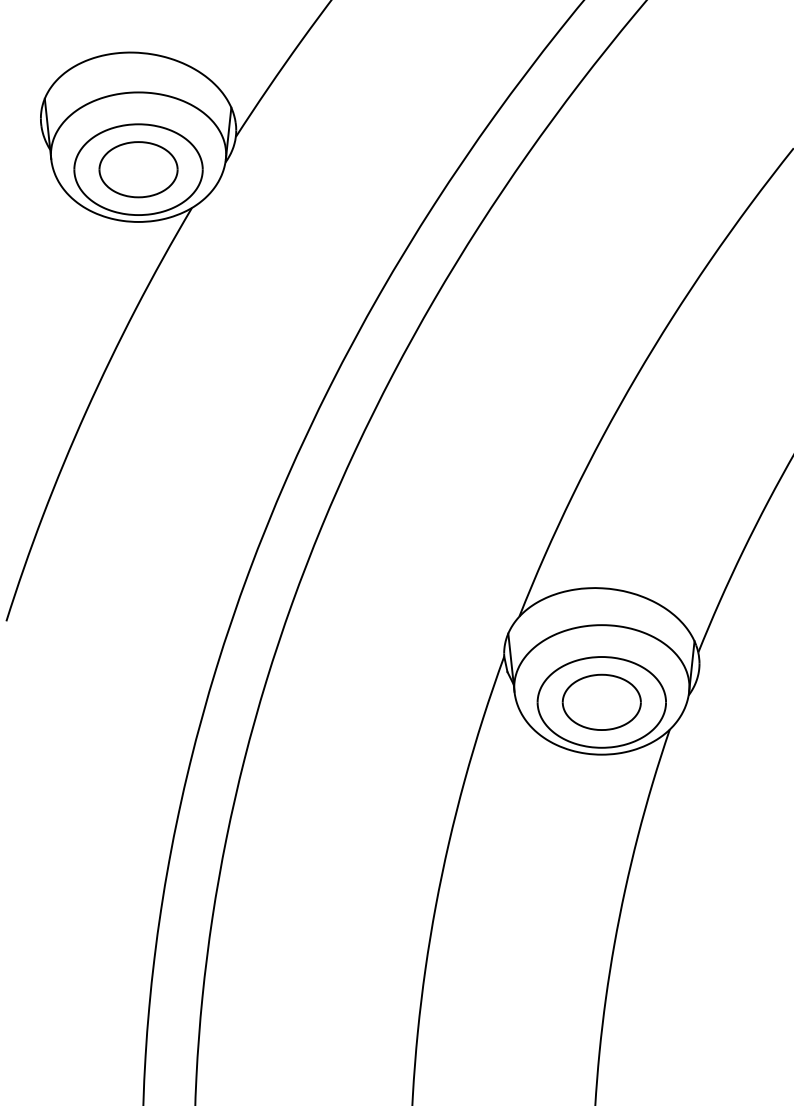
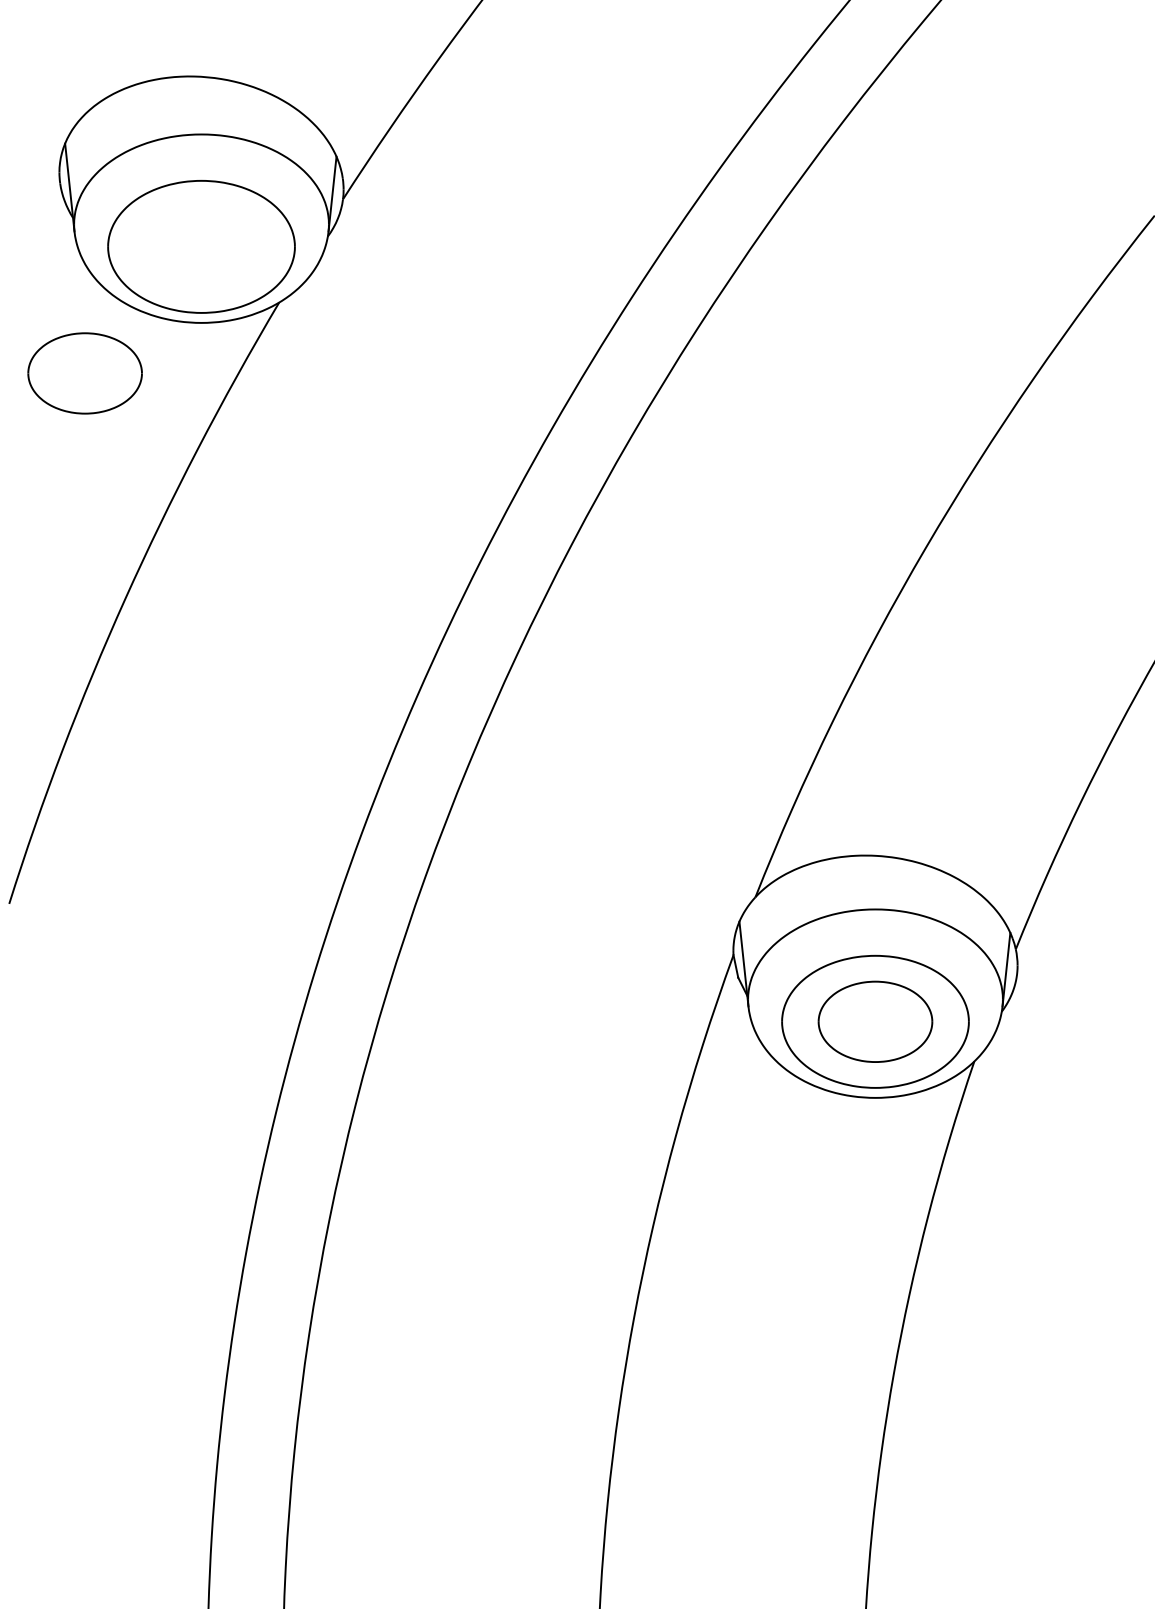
part: (138, 169) -> (85, 373), moved

